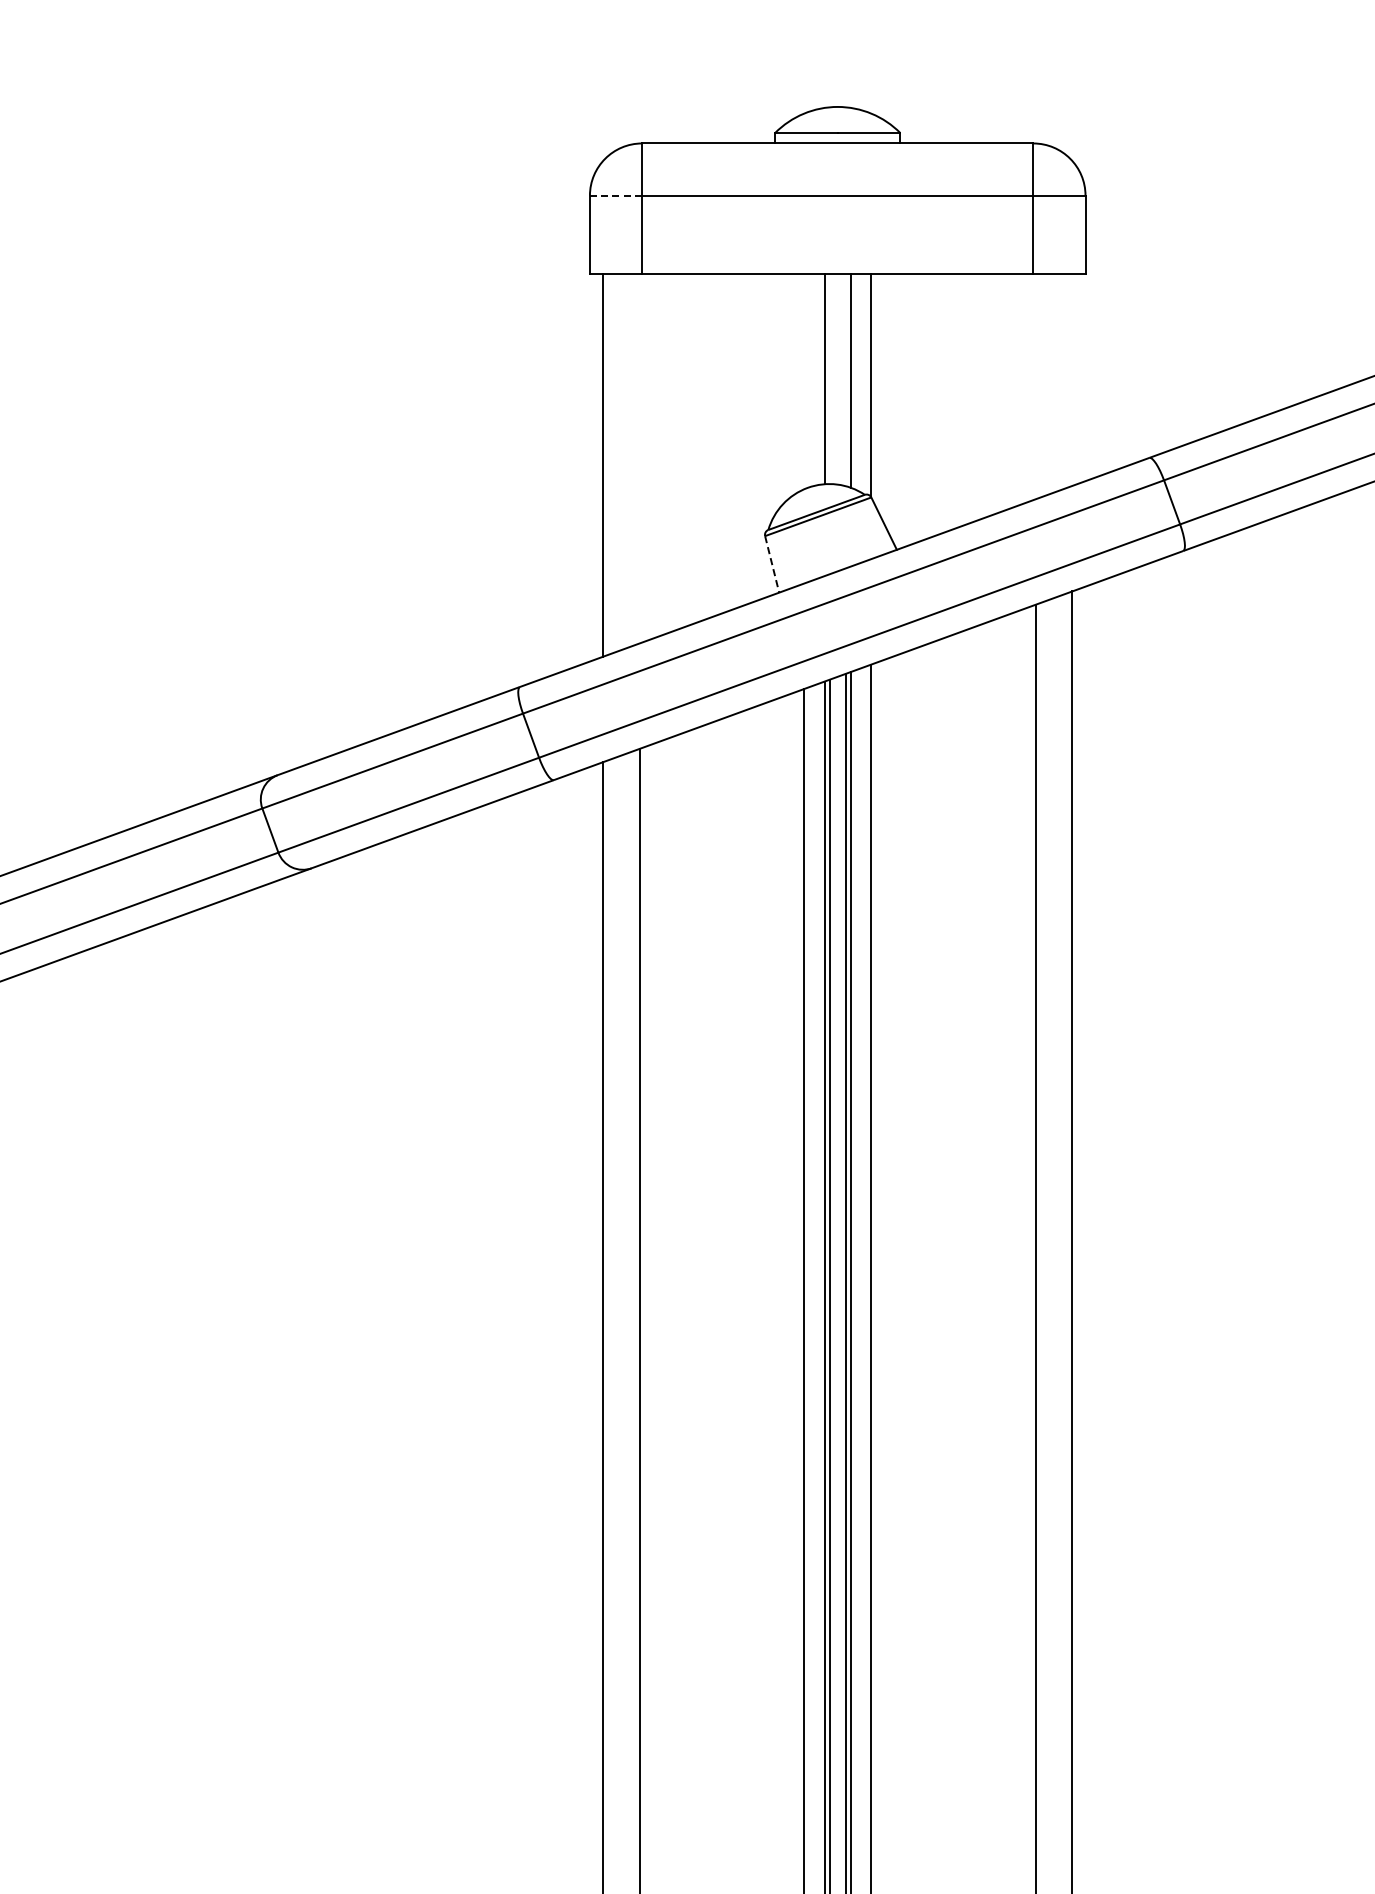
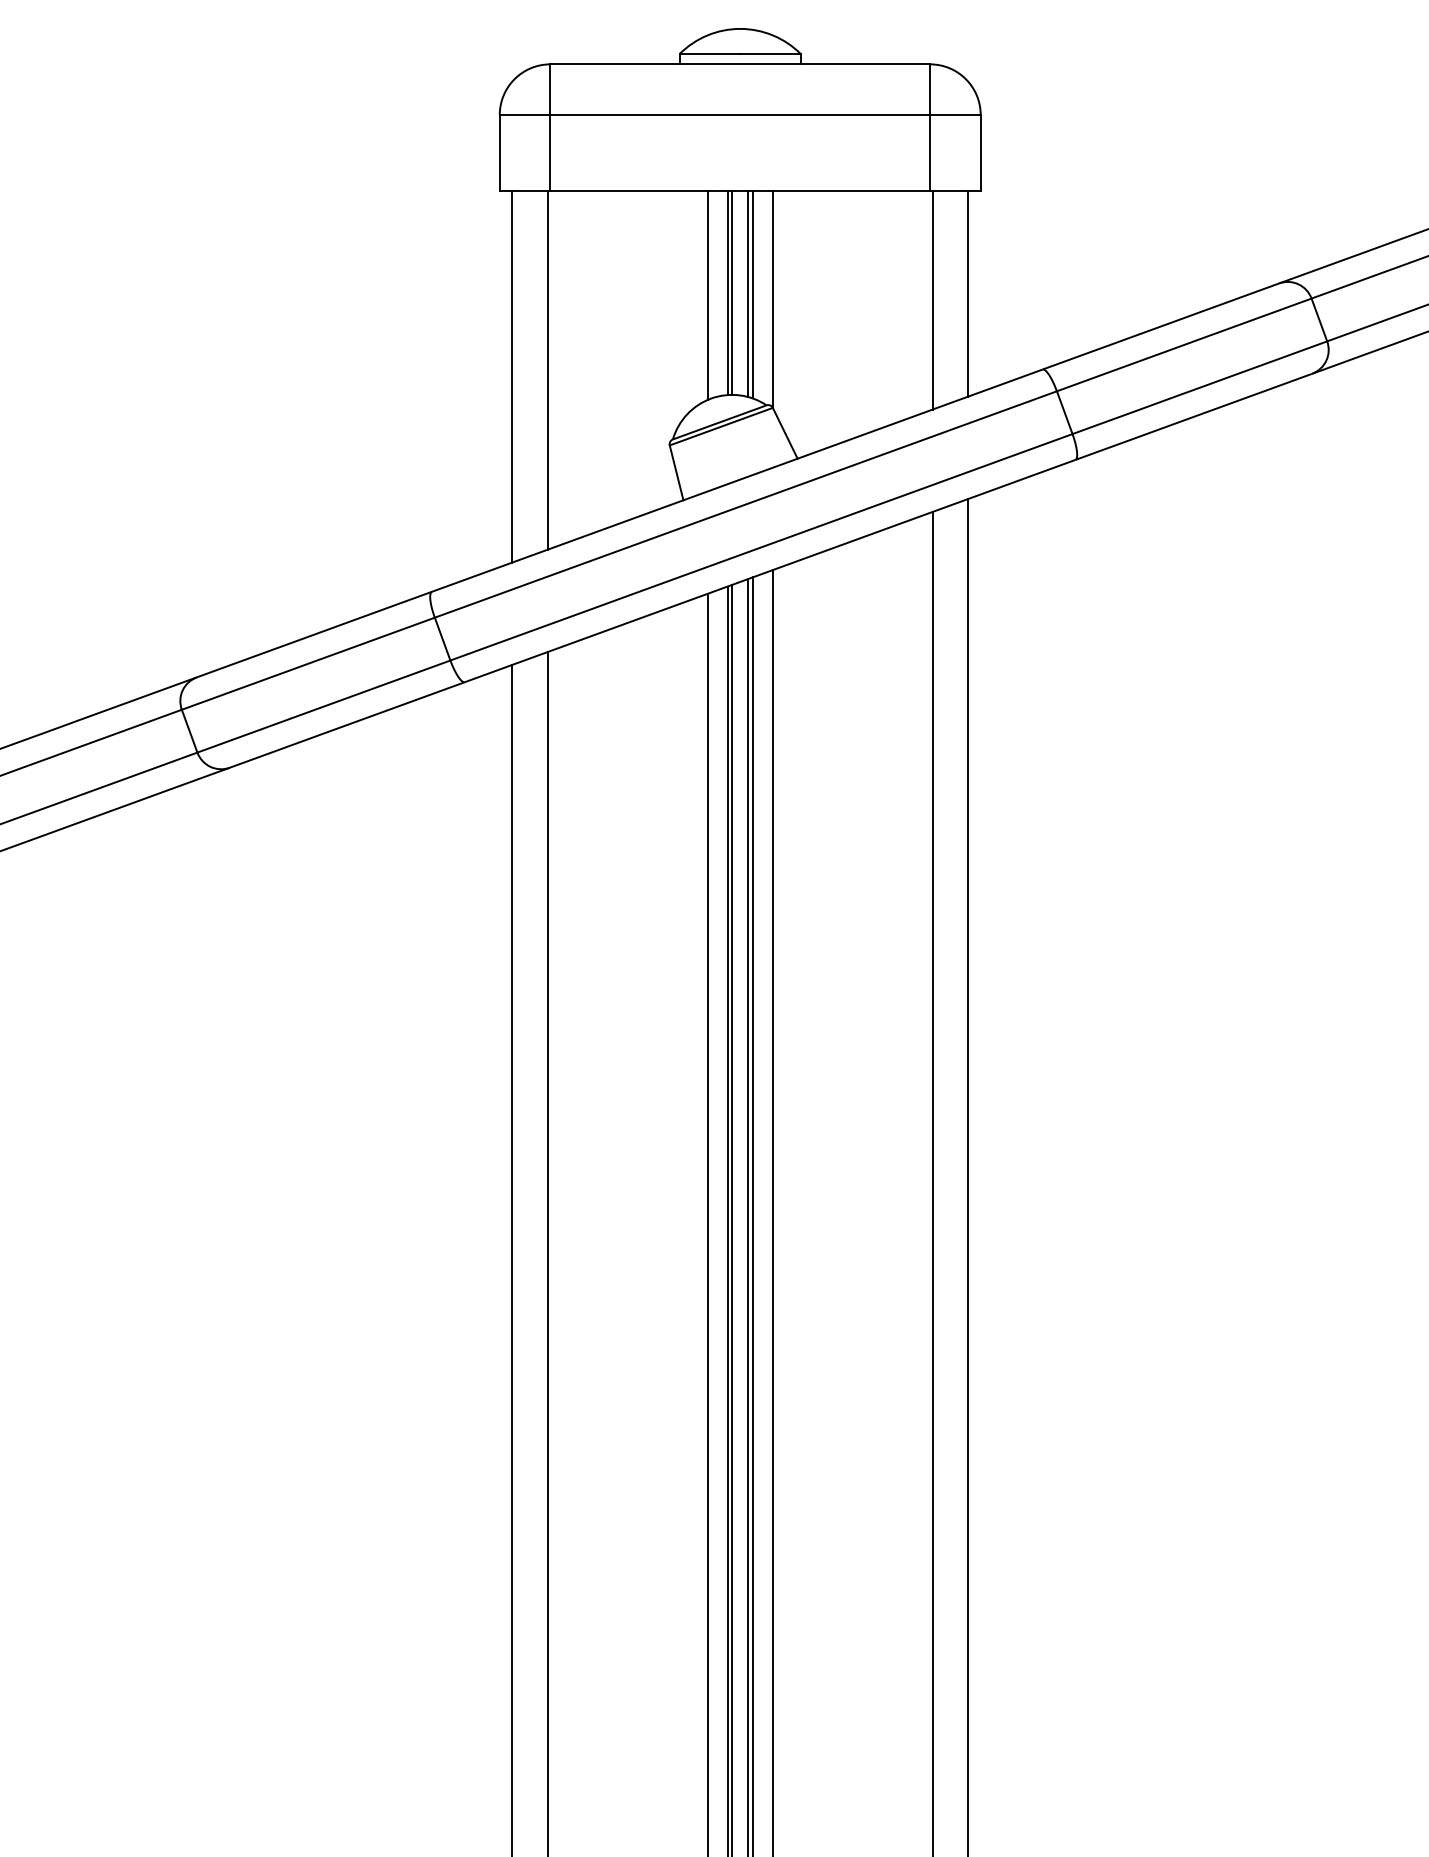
line: (615, 195) -> (524, 114), dashed -> solid
line: (829, 378) -> (732, 292), added
line: (846, 379) -> (748, 293), added
line: (1072, 379) -> (968, 293), added
line: (803, 380) -> (707, 294), added
line: (1035, 385) -> (932, 299), added
line: (639, 457) -> (547, 369), added
line: (772, 565) -> (676, 473), dashed -> solid

